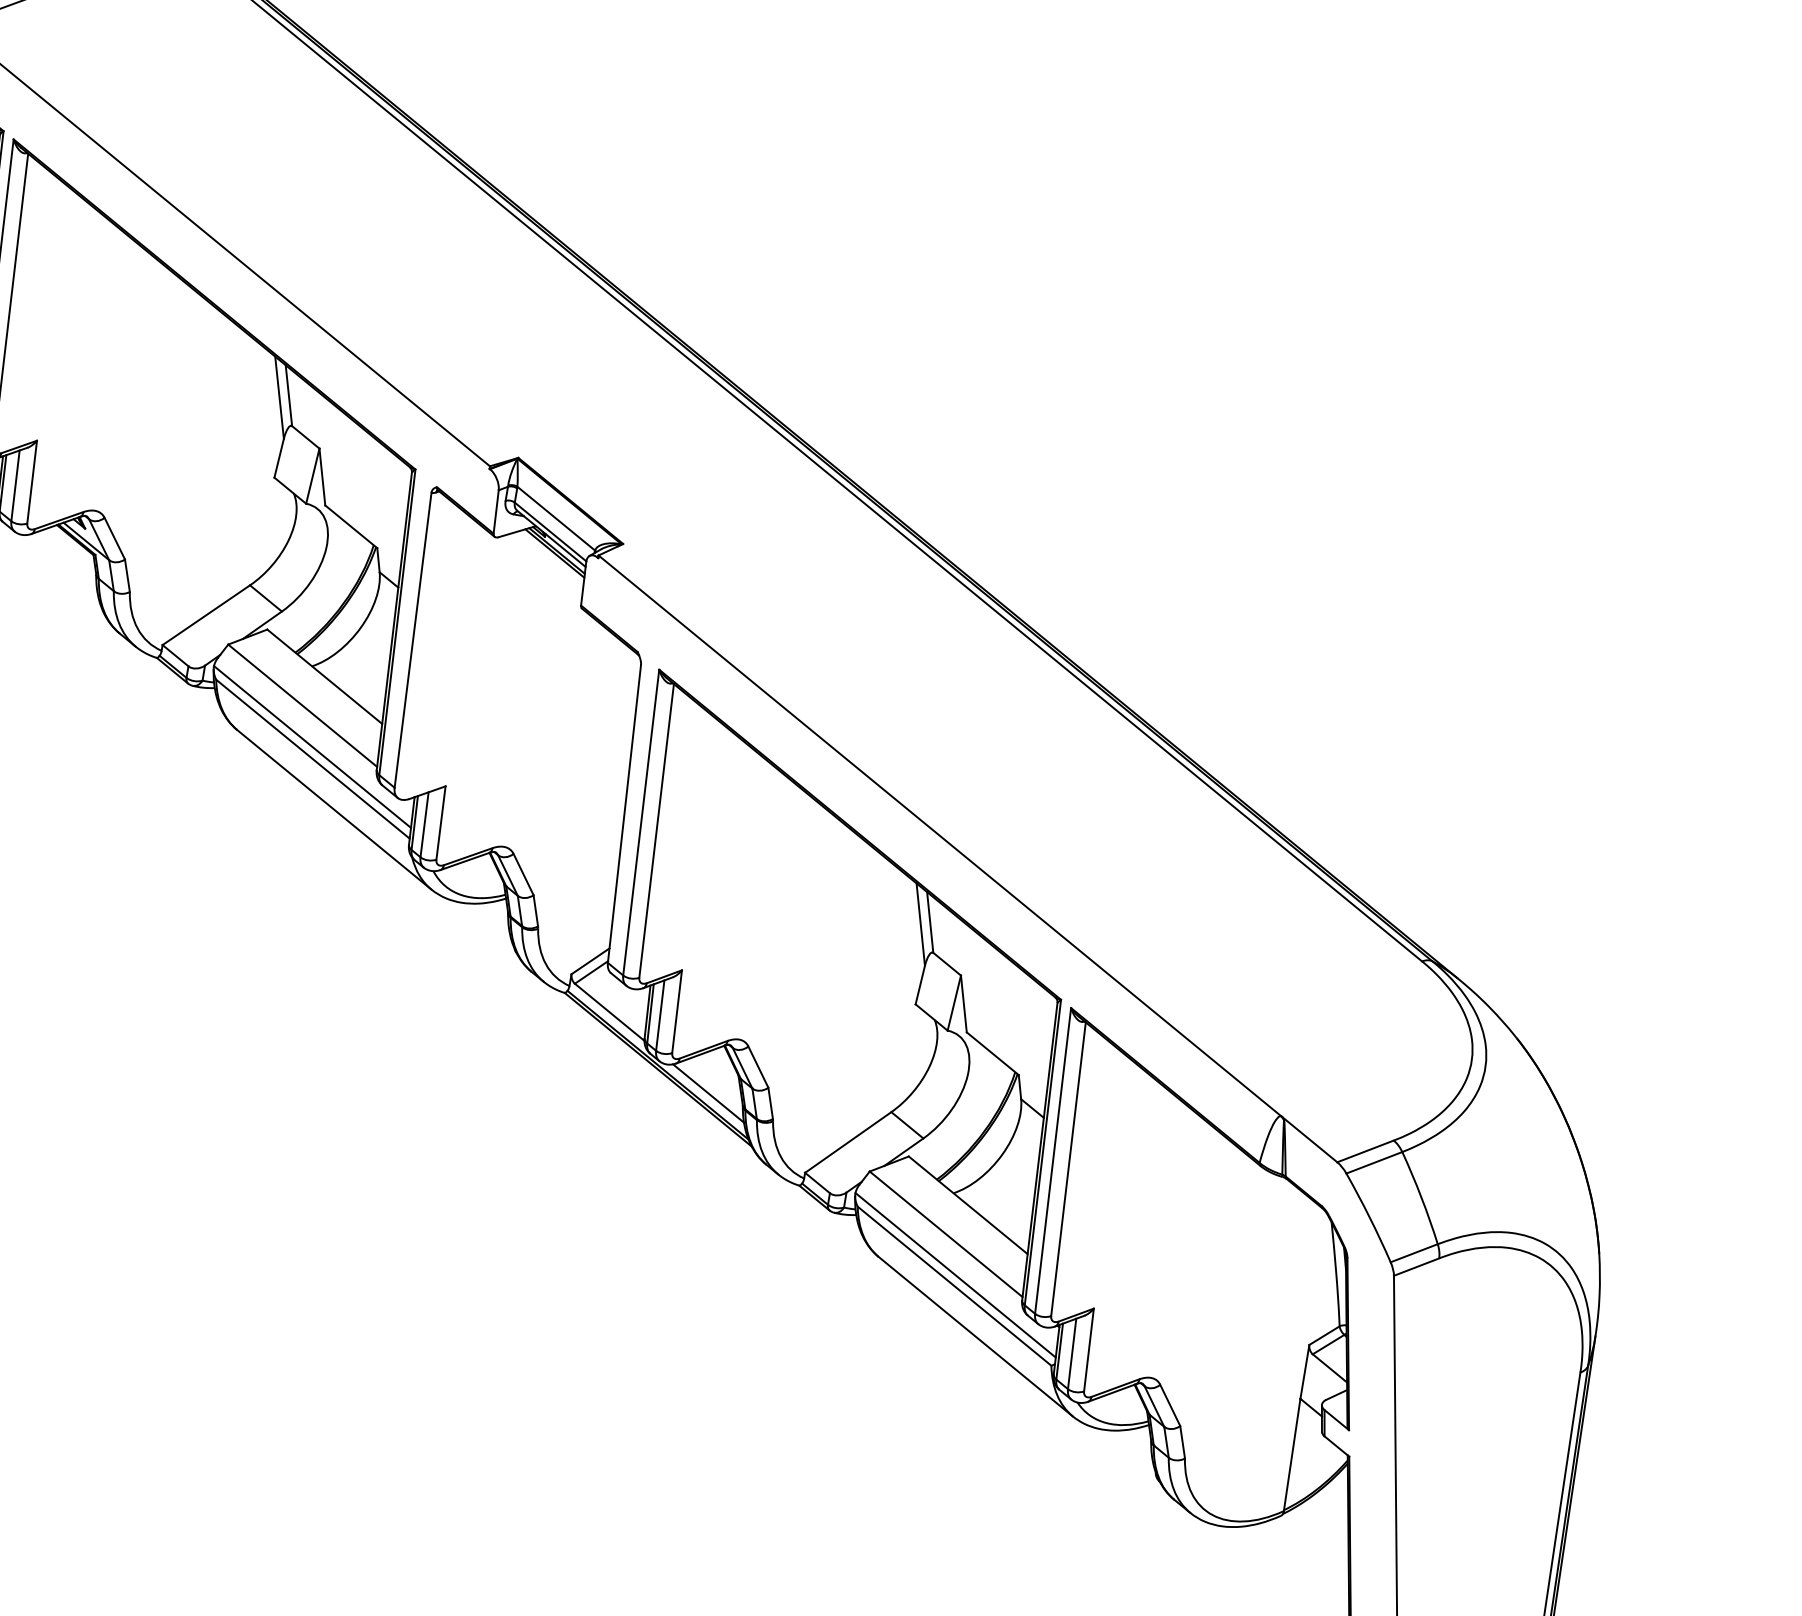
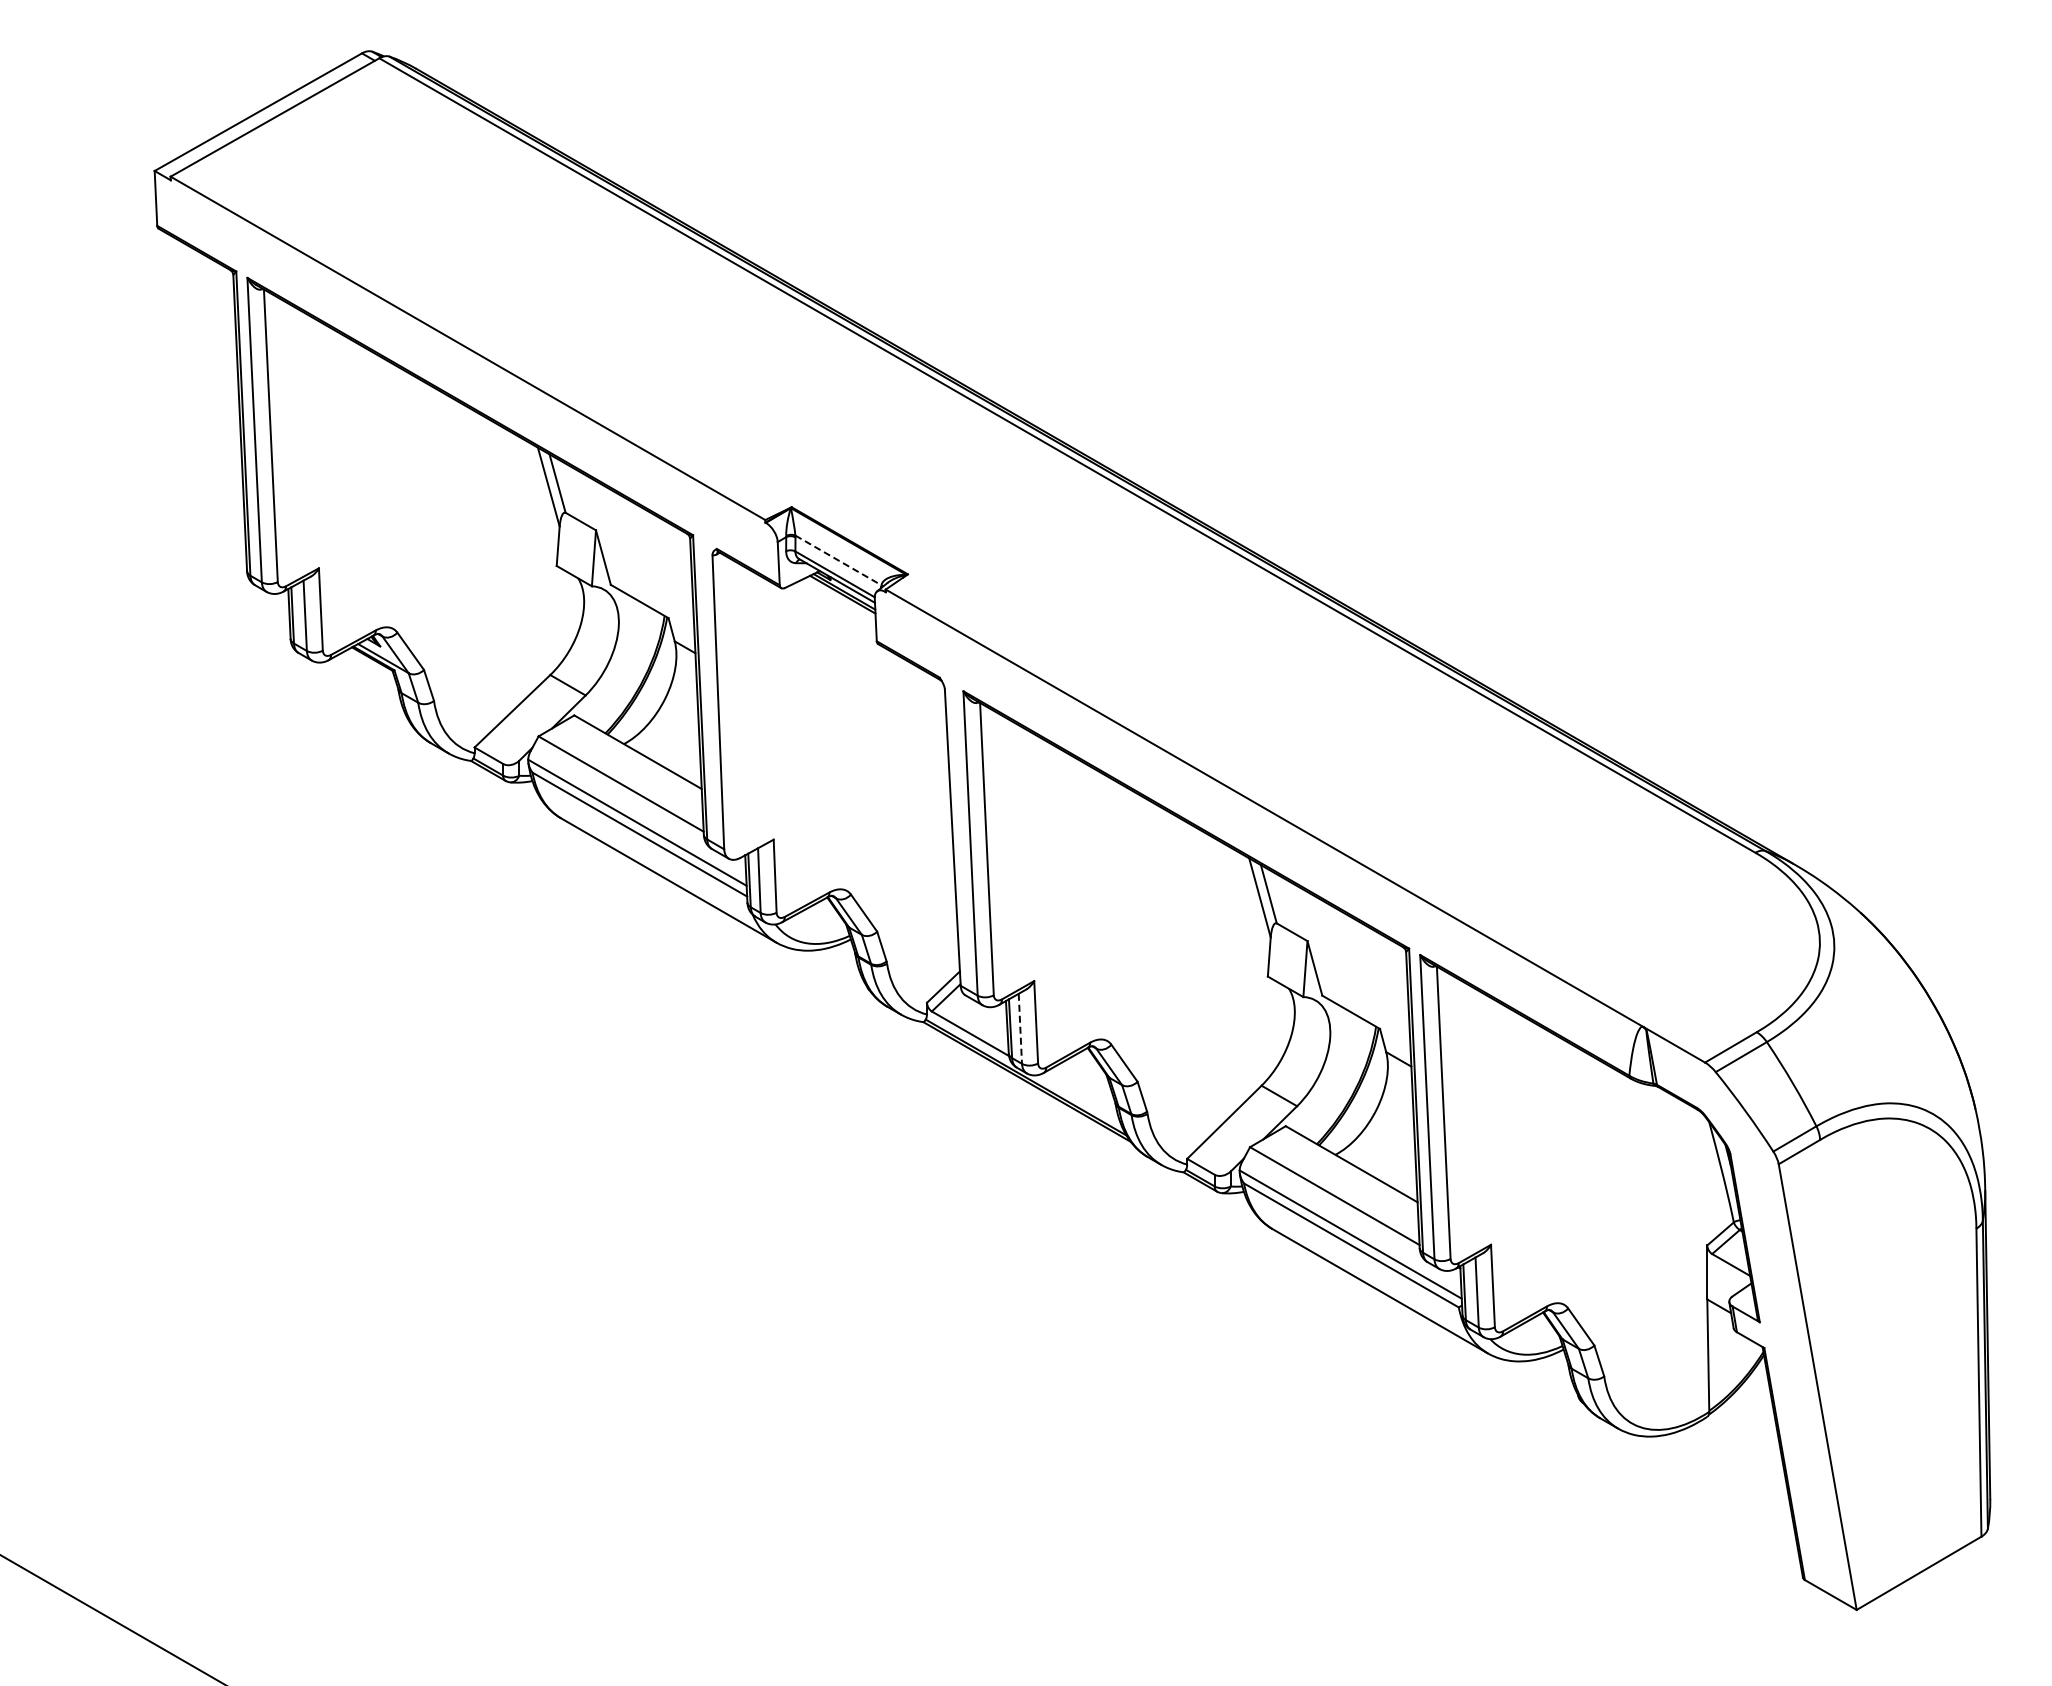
line: (556, 518) -> (838, 560), solid -> dashed
line: (660, 1016) -> (1020, 1029), solid -> dashed
line: (708, 1092) -> (1079, 1096), removed

